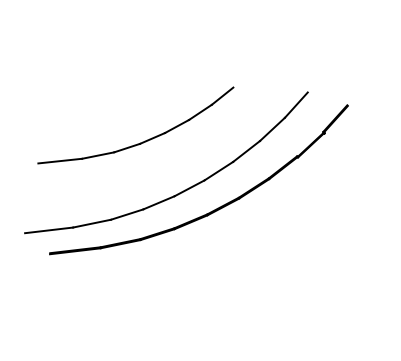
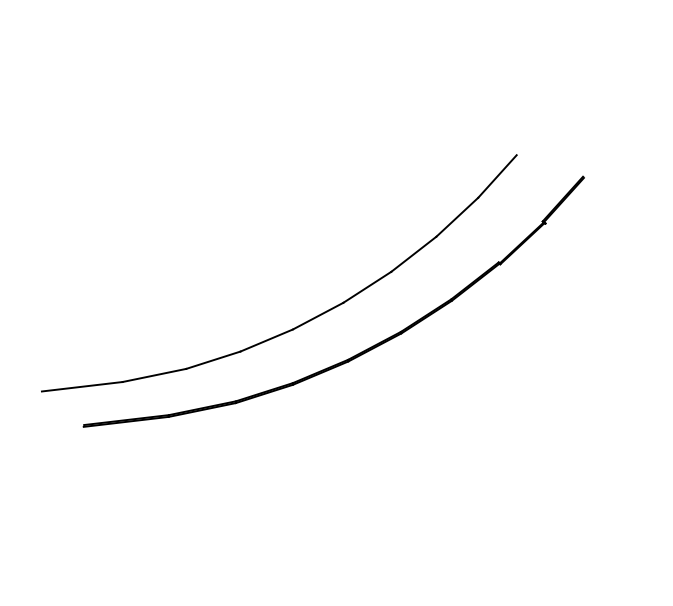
part: (142, 141) -> (239, 237), removed

